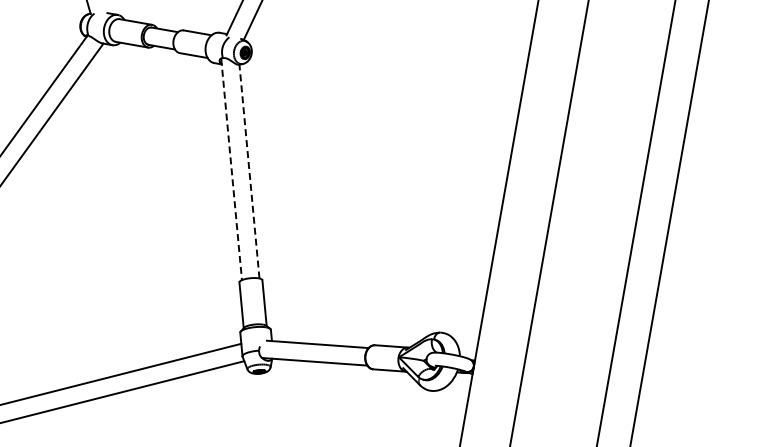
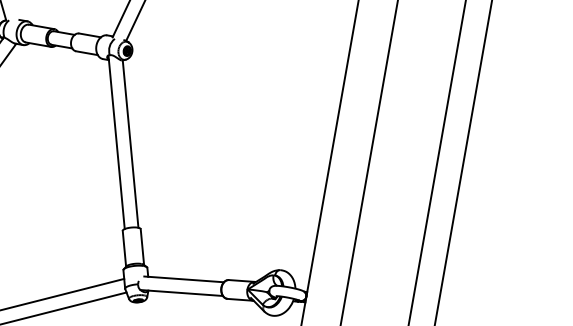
line: (231, 169) -> (116, 142), dashed -> solid
line: (249, 171) -> (130, 143), dashed -> solid

